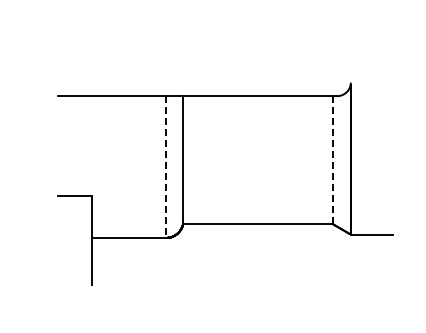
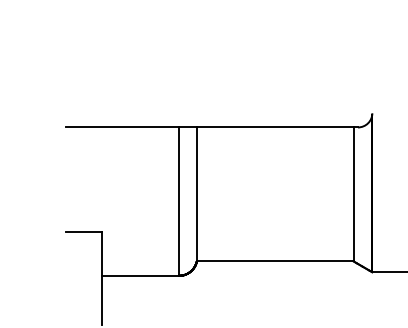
line: (332, 160) -> (353, 194), dashed -> solid
line: (166, 167) -> (179, 202), dashed -> solid

